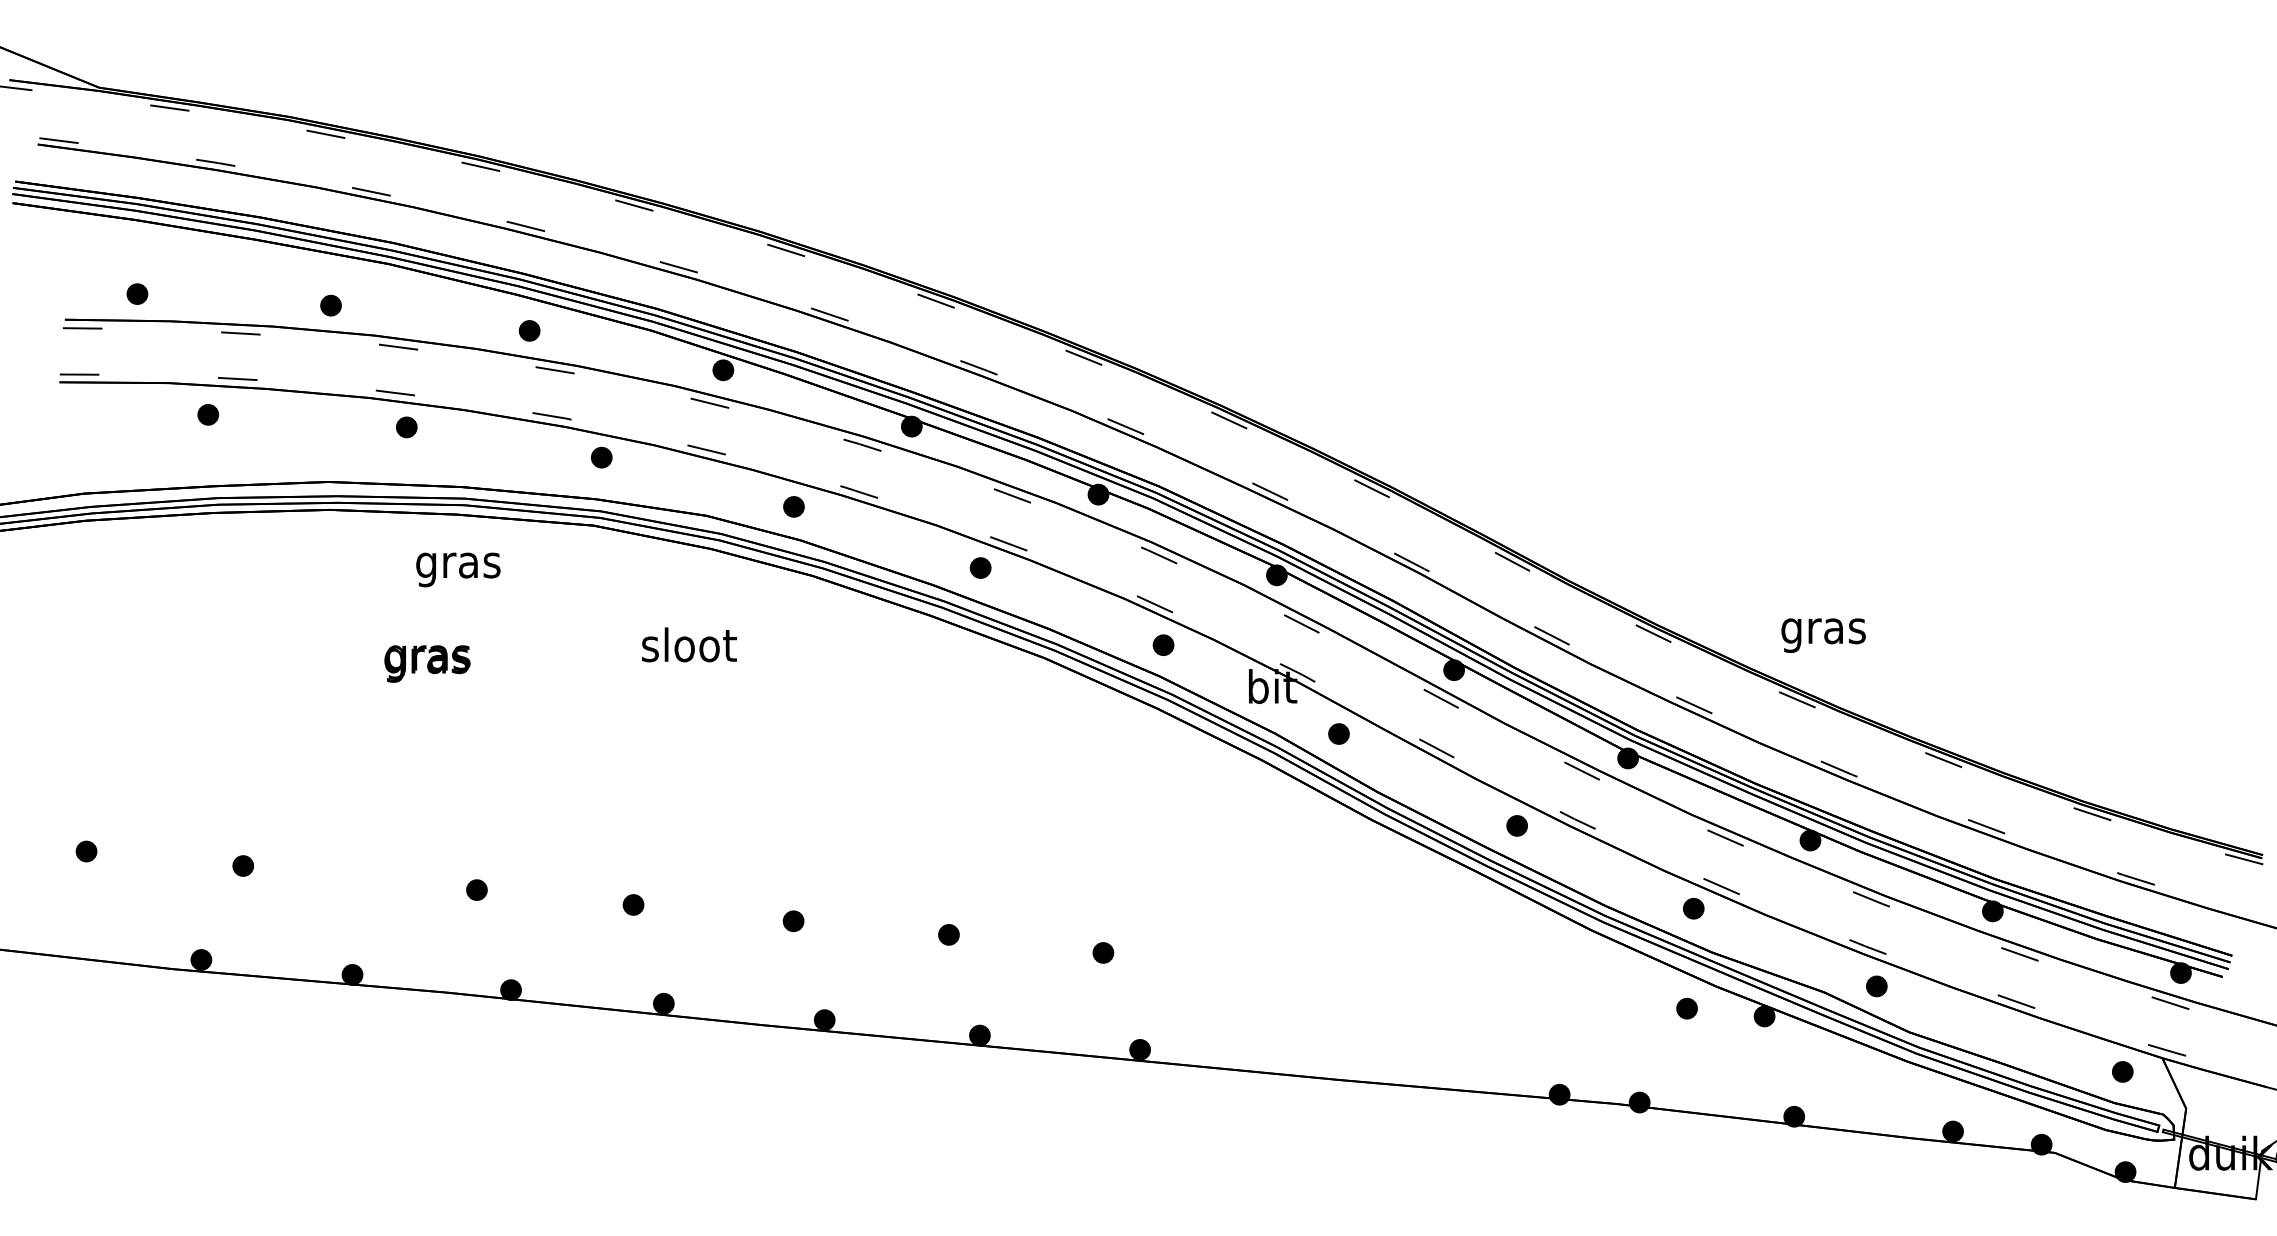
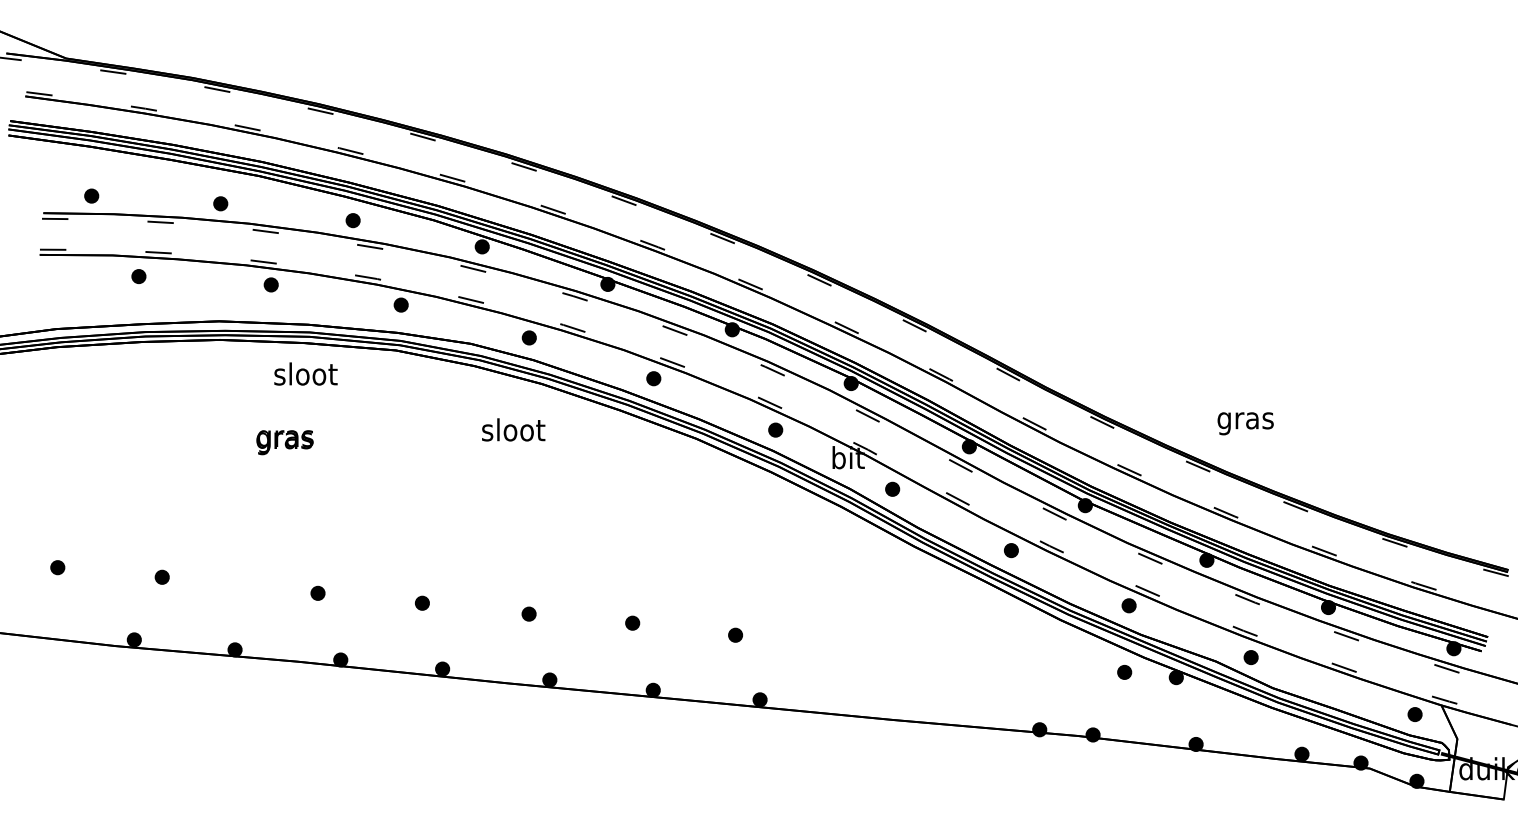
text: (458, 564) -> (305, 376), gras -> sloot
text: (1823, 635) -> (1245, 423), moved
text: (689, 644) -> (513, 429), moved

